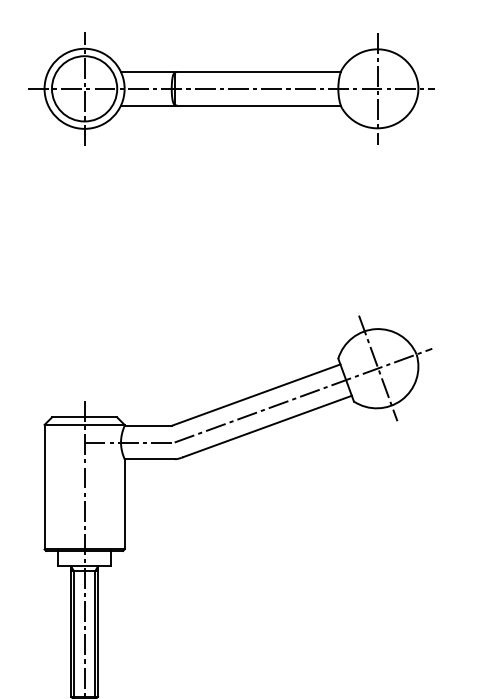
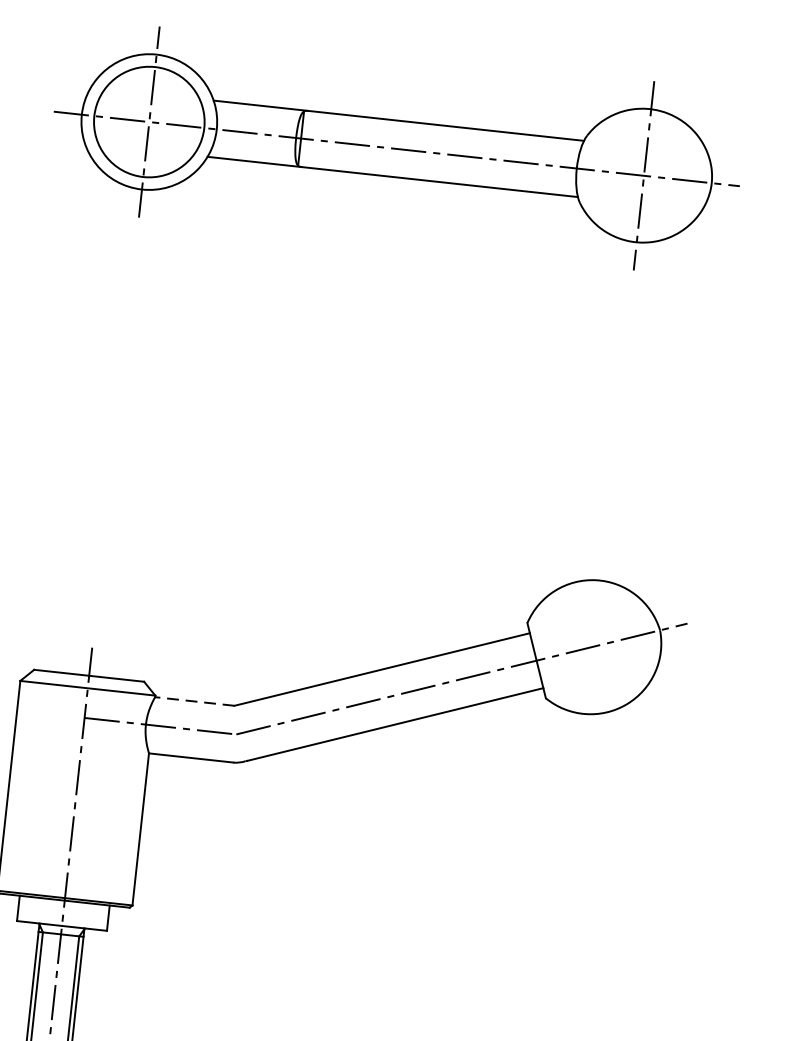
line: (378, 368) -> (593, 647), removed
line: (148, 425) -> (195, 700), solid -> dashed

